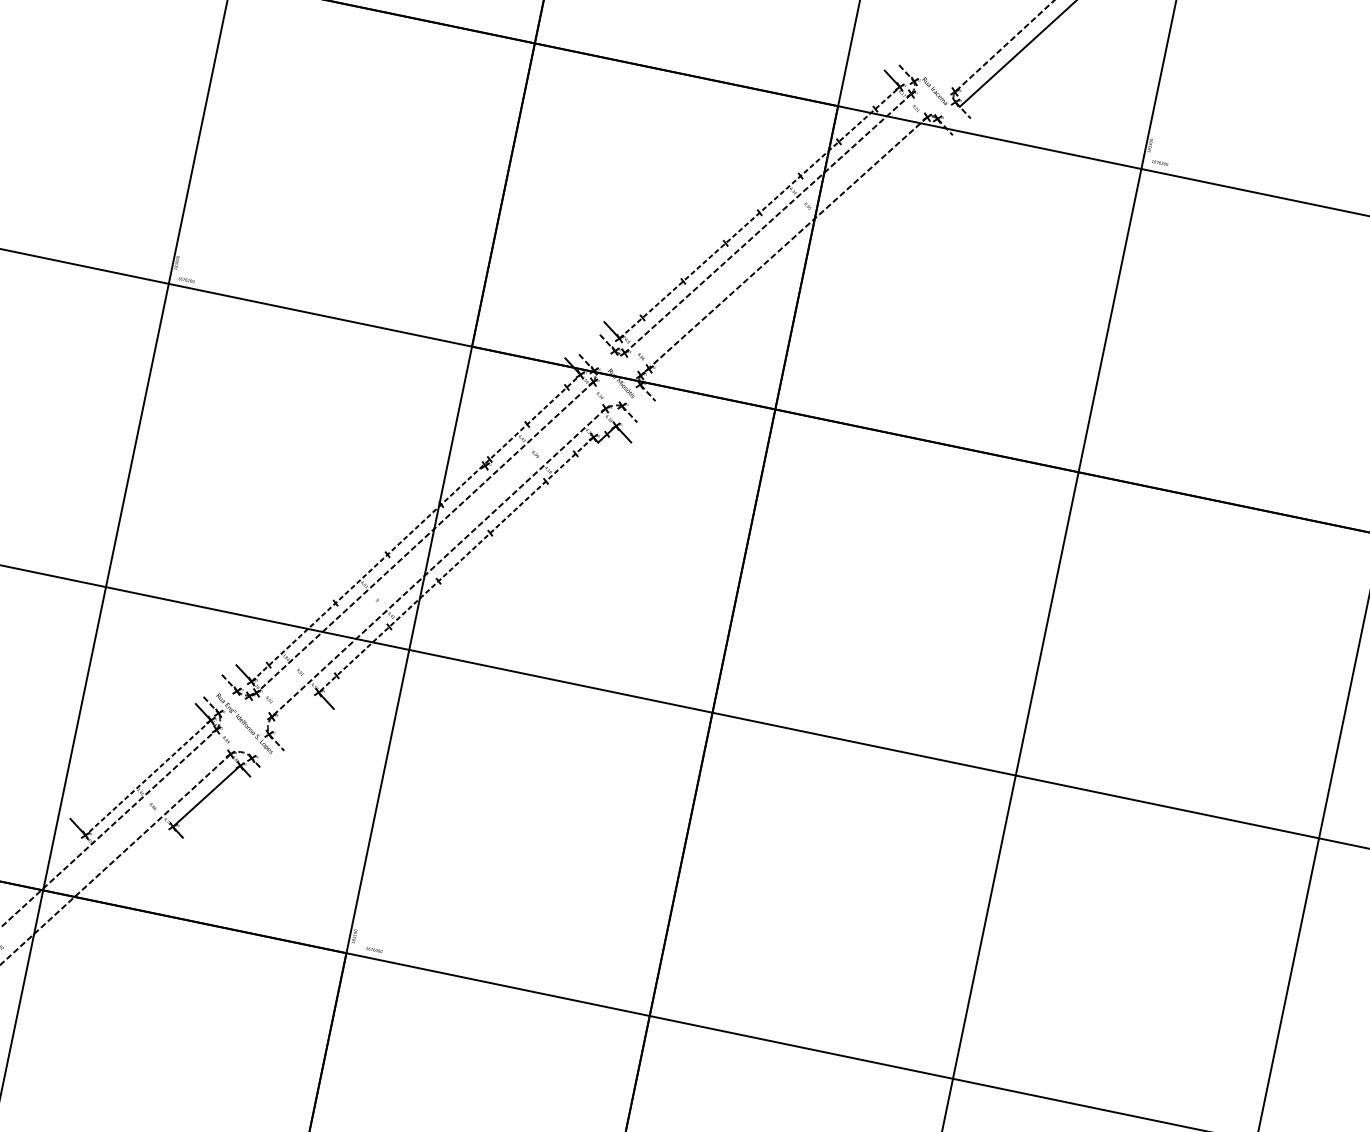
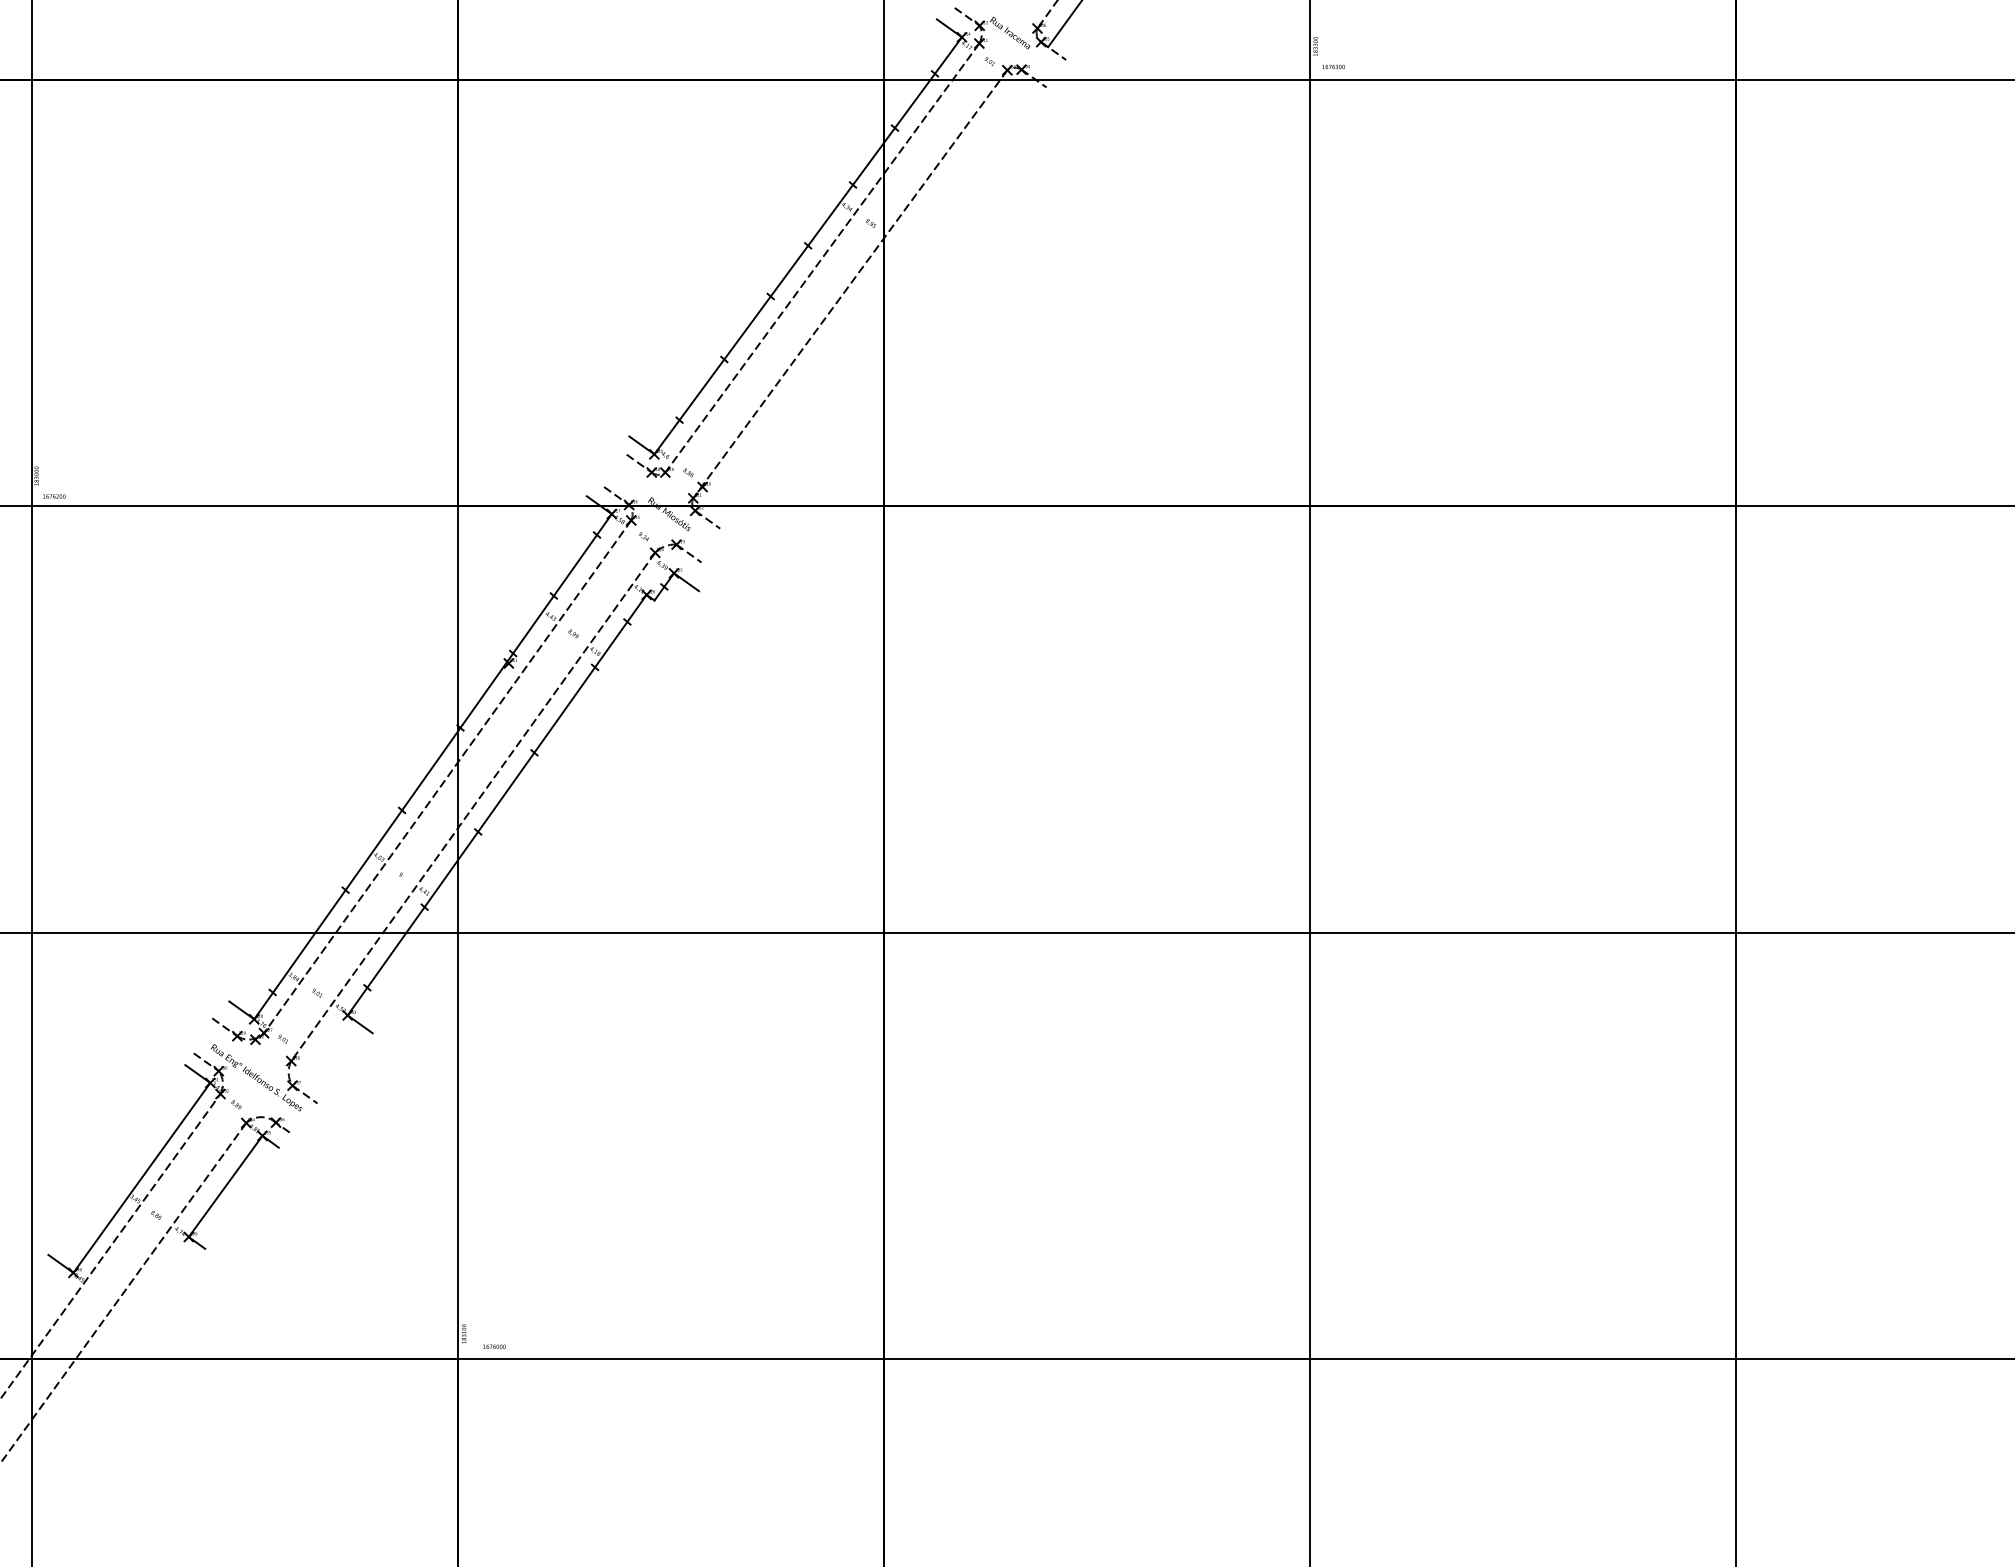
line: (760, 212) -> (808, 245), dashed -> solid
line: (416, 528) -> (433, 766), dashed -> solid
line: (455, 565) -> (496, 805), dashed -> solid
line: (147, 778) -> (141, 1178), dashed -> solid

